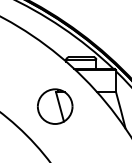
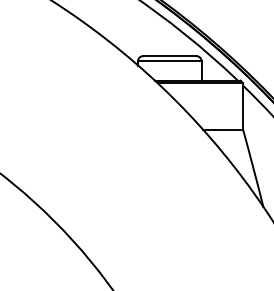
part: (55, 106) -> (115, 160), removed

